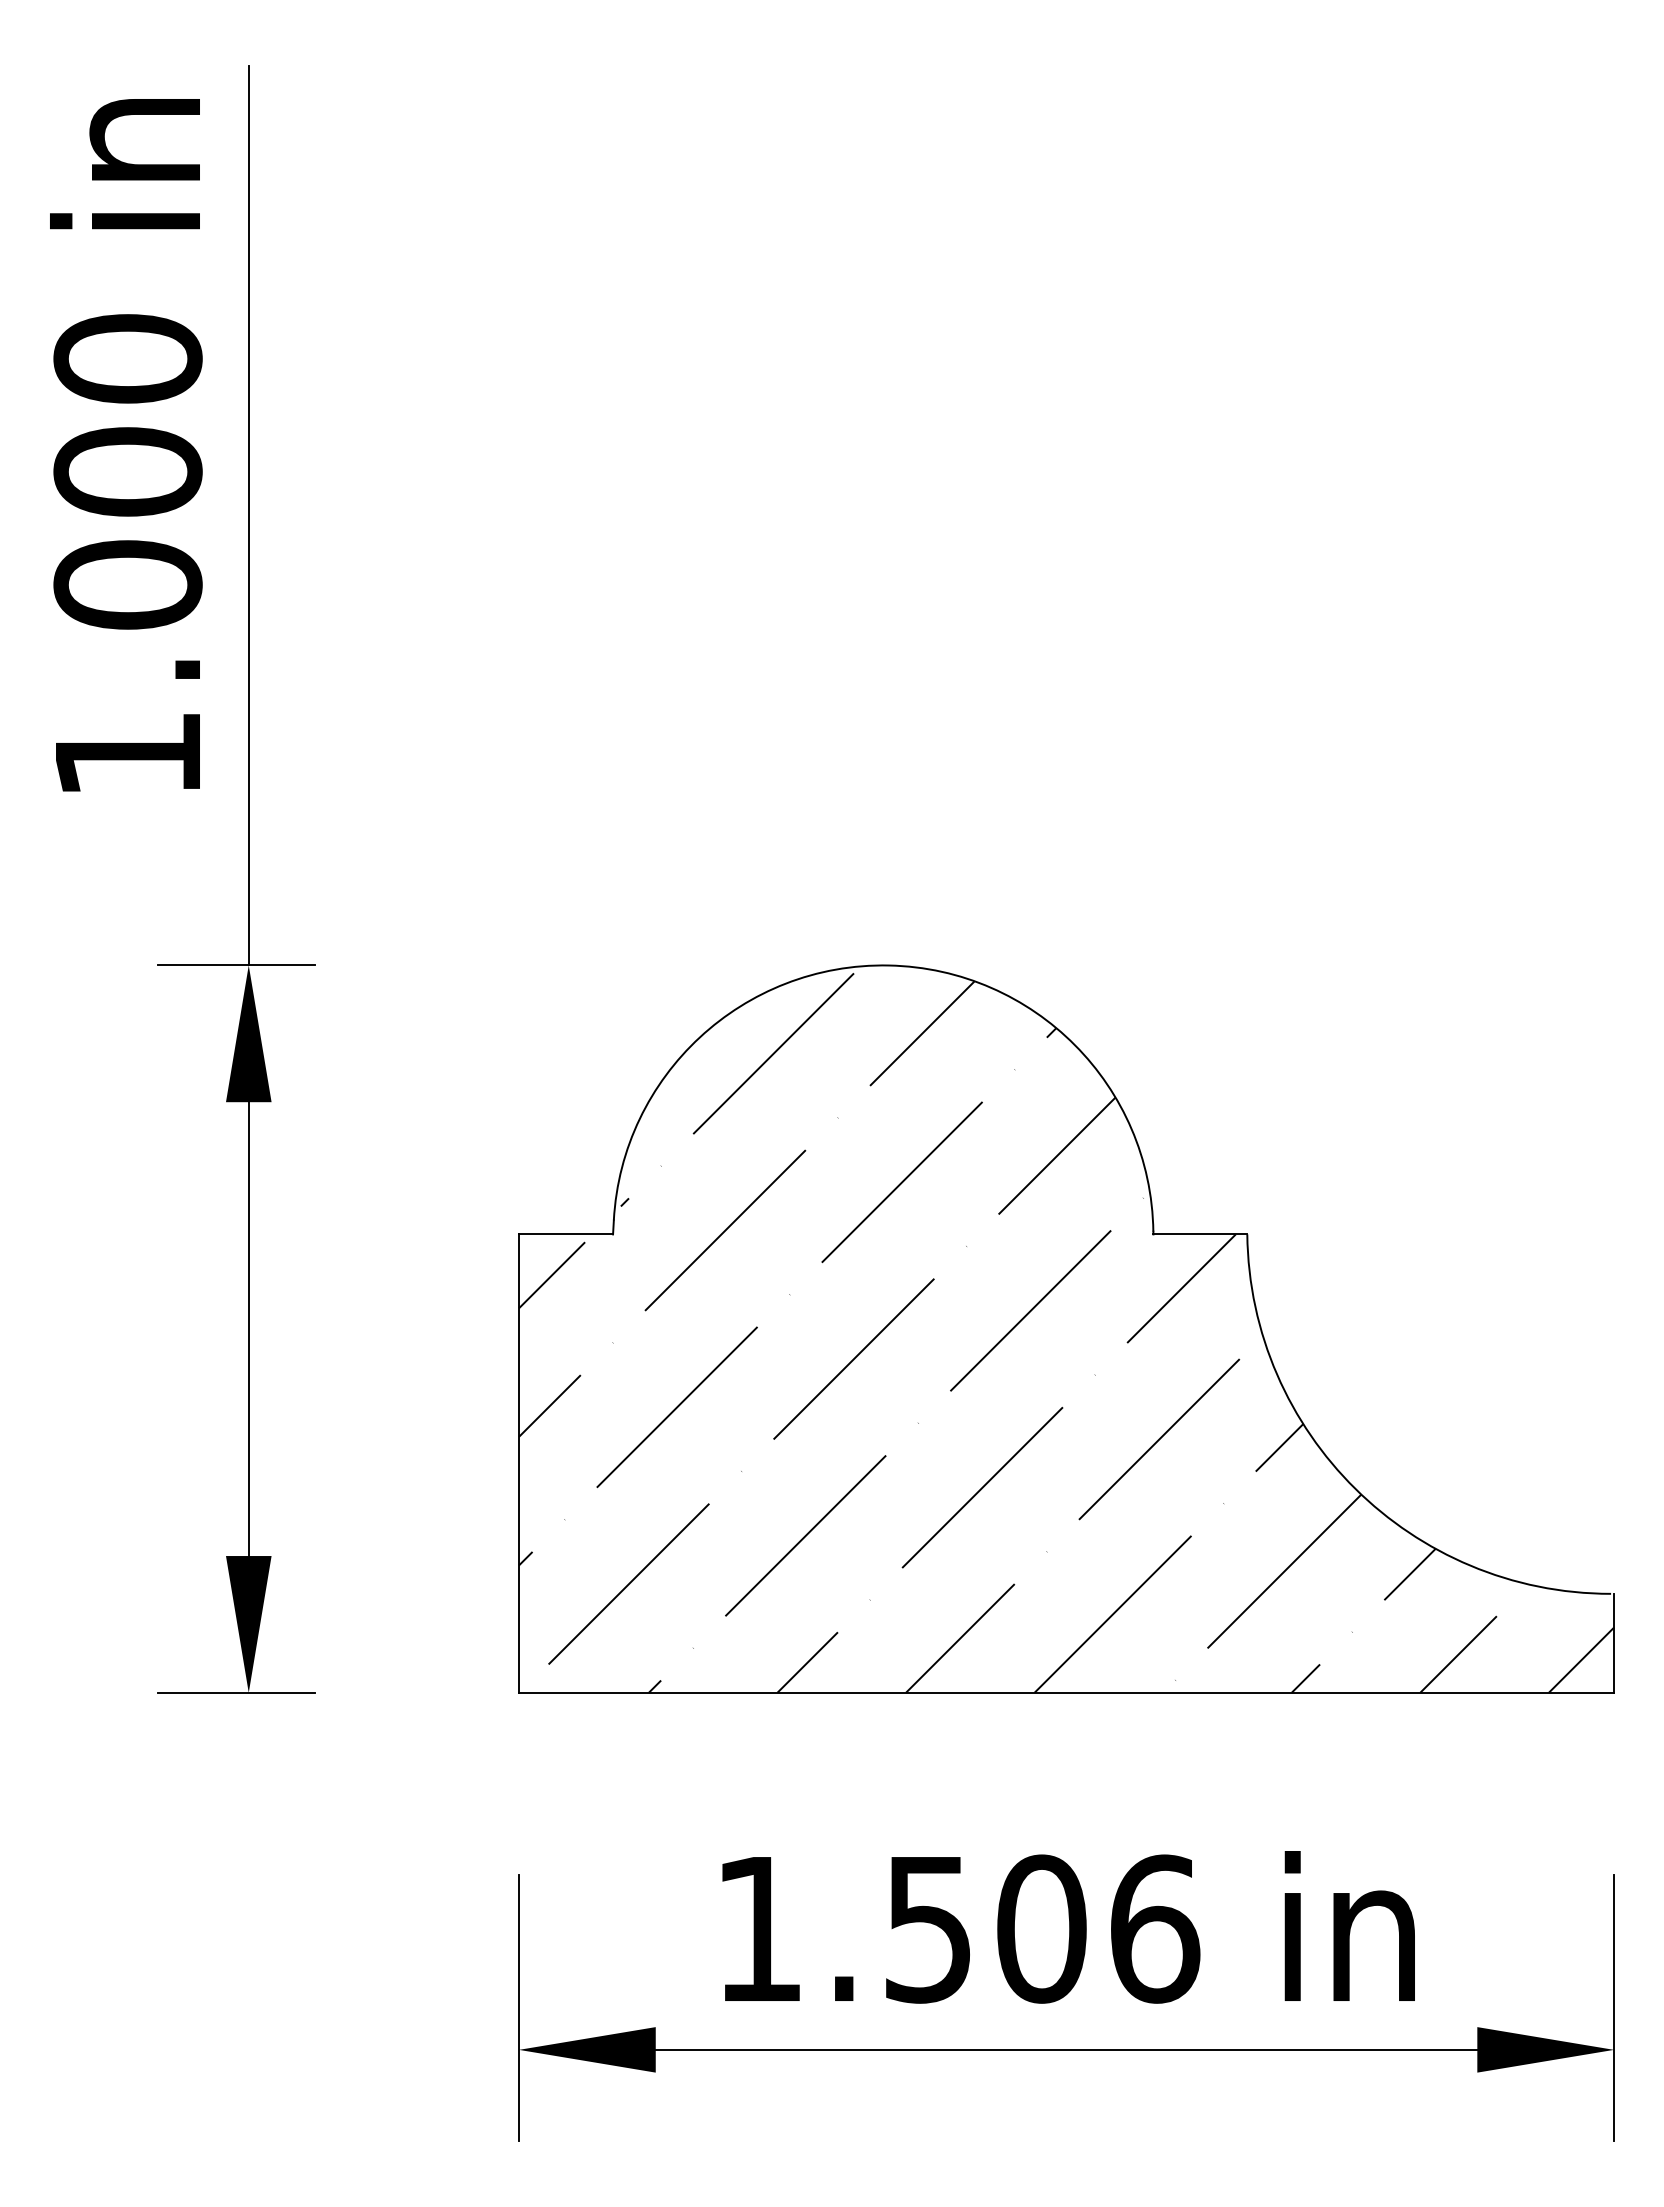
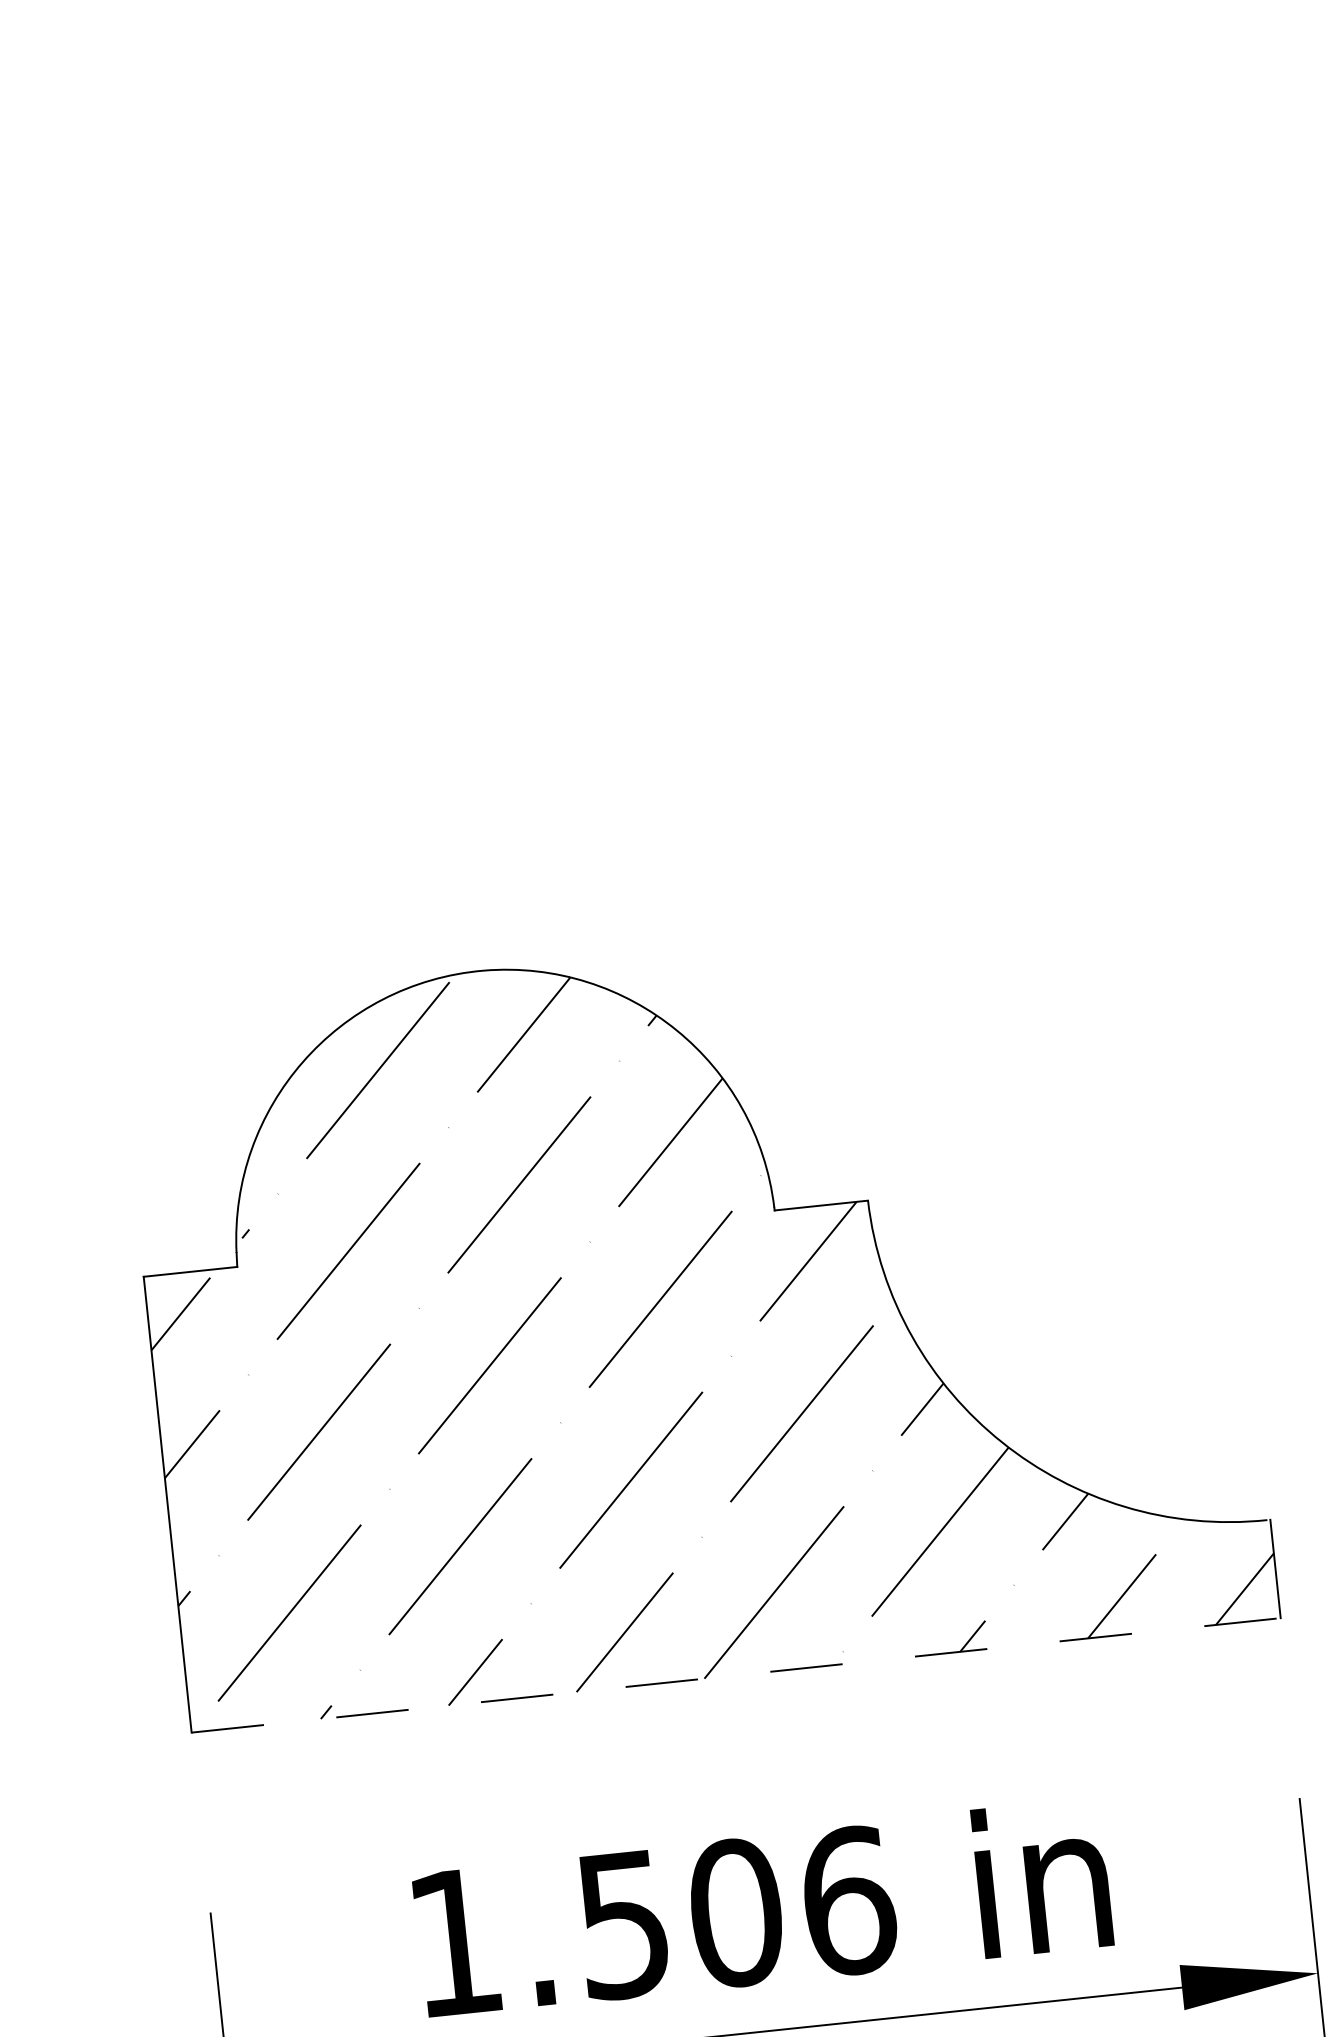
line: (1066, 1692) -> (736, 1675), solid -> dashed

